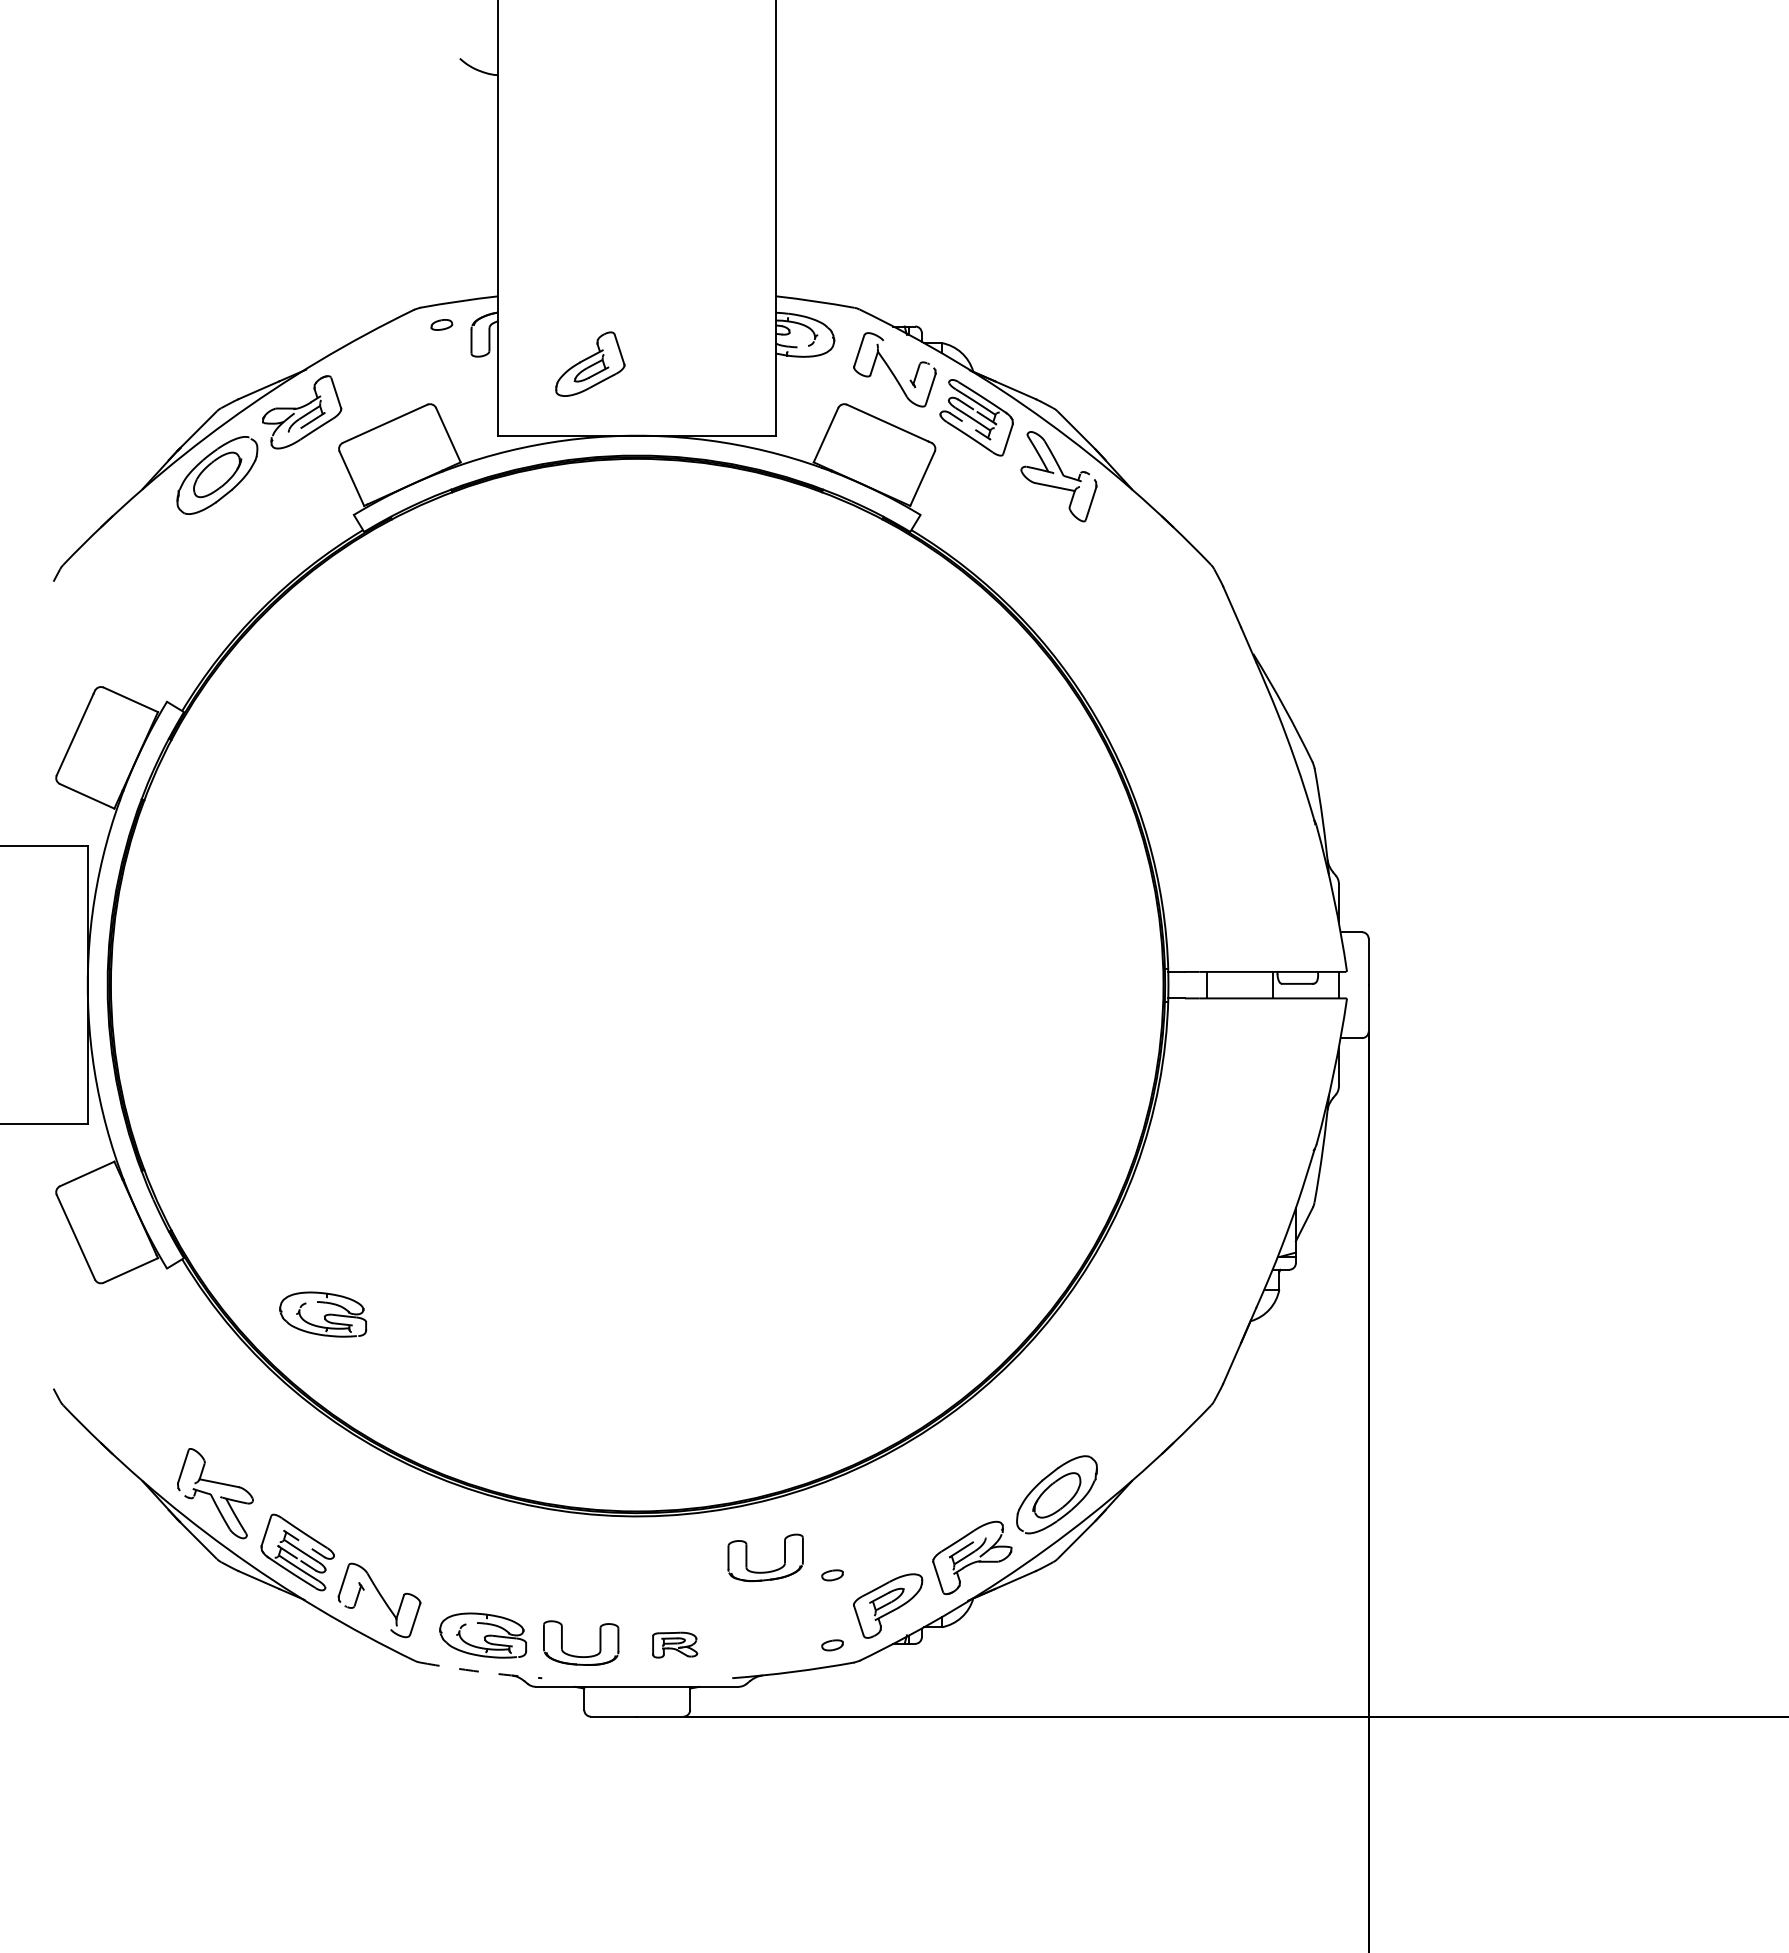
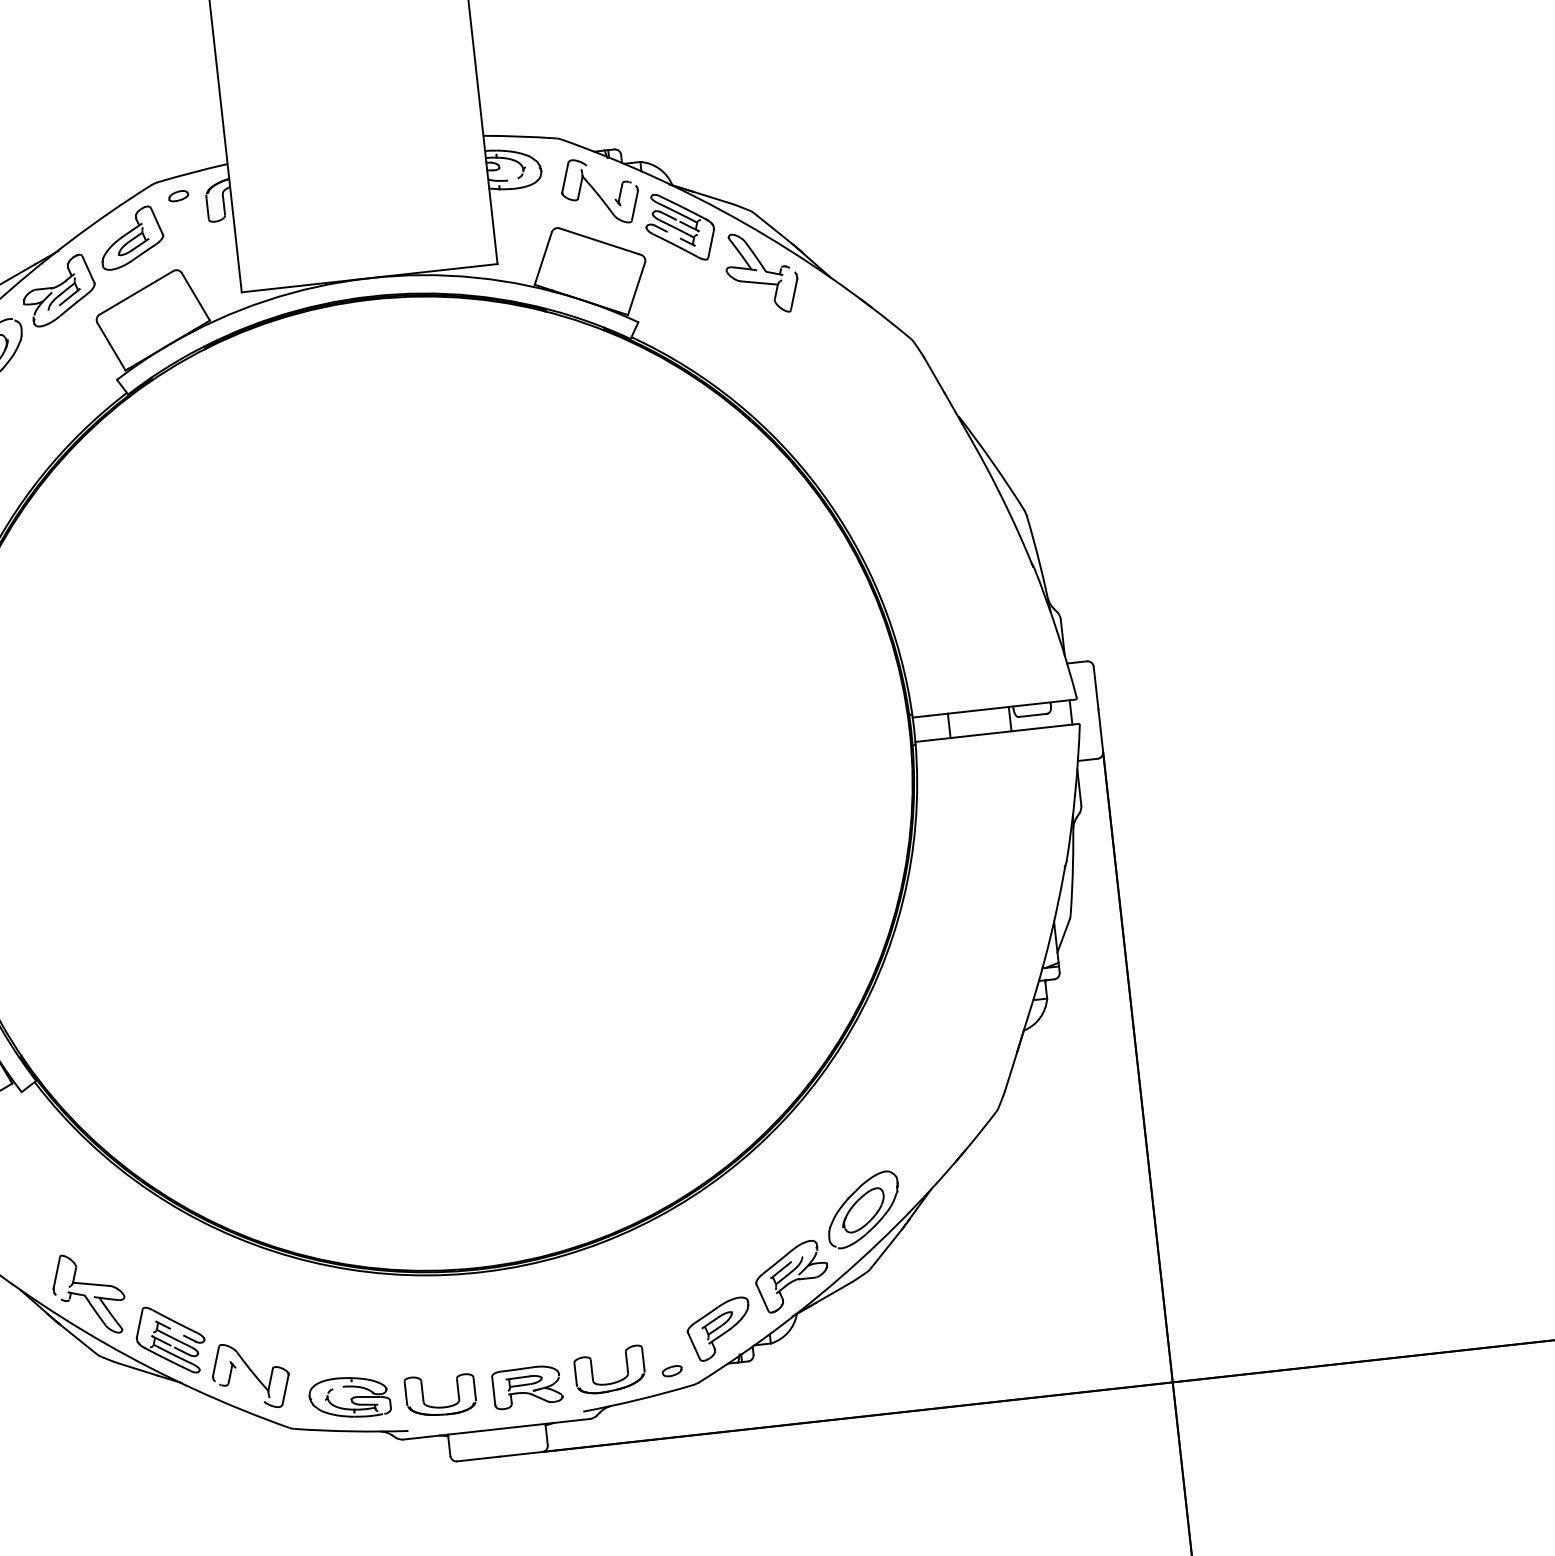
part: (590, 363) -> (131, 237), moved
part: (323, 1314) -> (170, 1118), removed
part: (770, 1570) -> (615, 1381), moved
part: (832, 1575) -> (665, 1306), removed
part: (674, 1644) -> (526, 1386), size x1.67
arc: (480, 1671) -> (350, 1431), dashed -> solid

